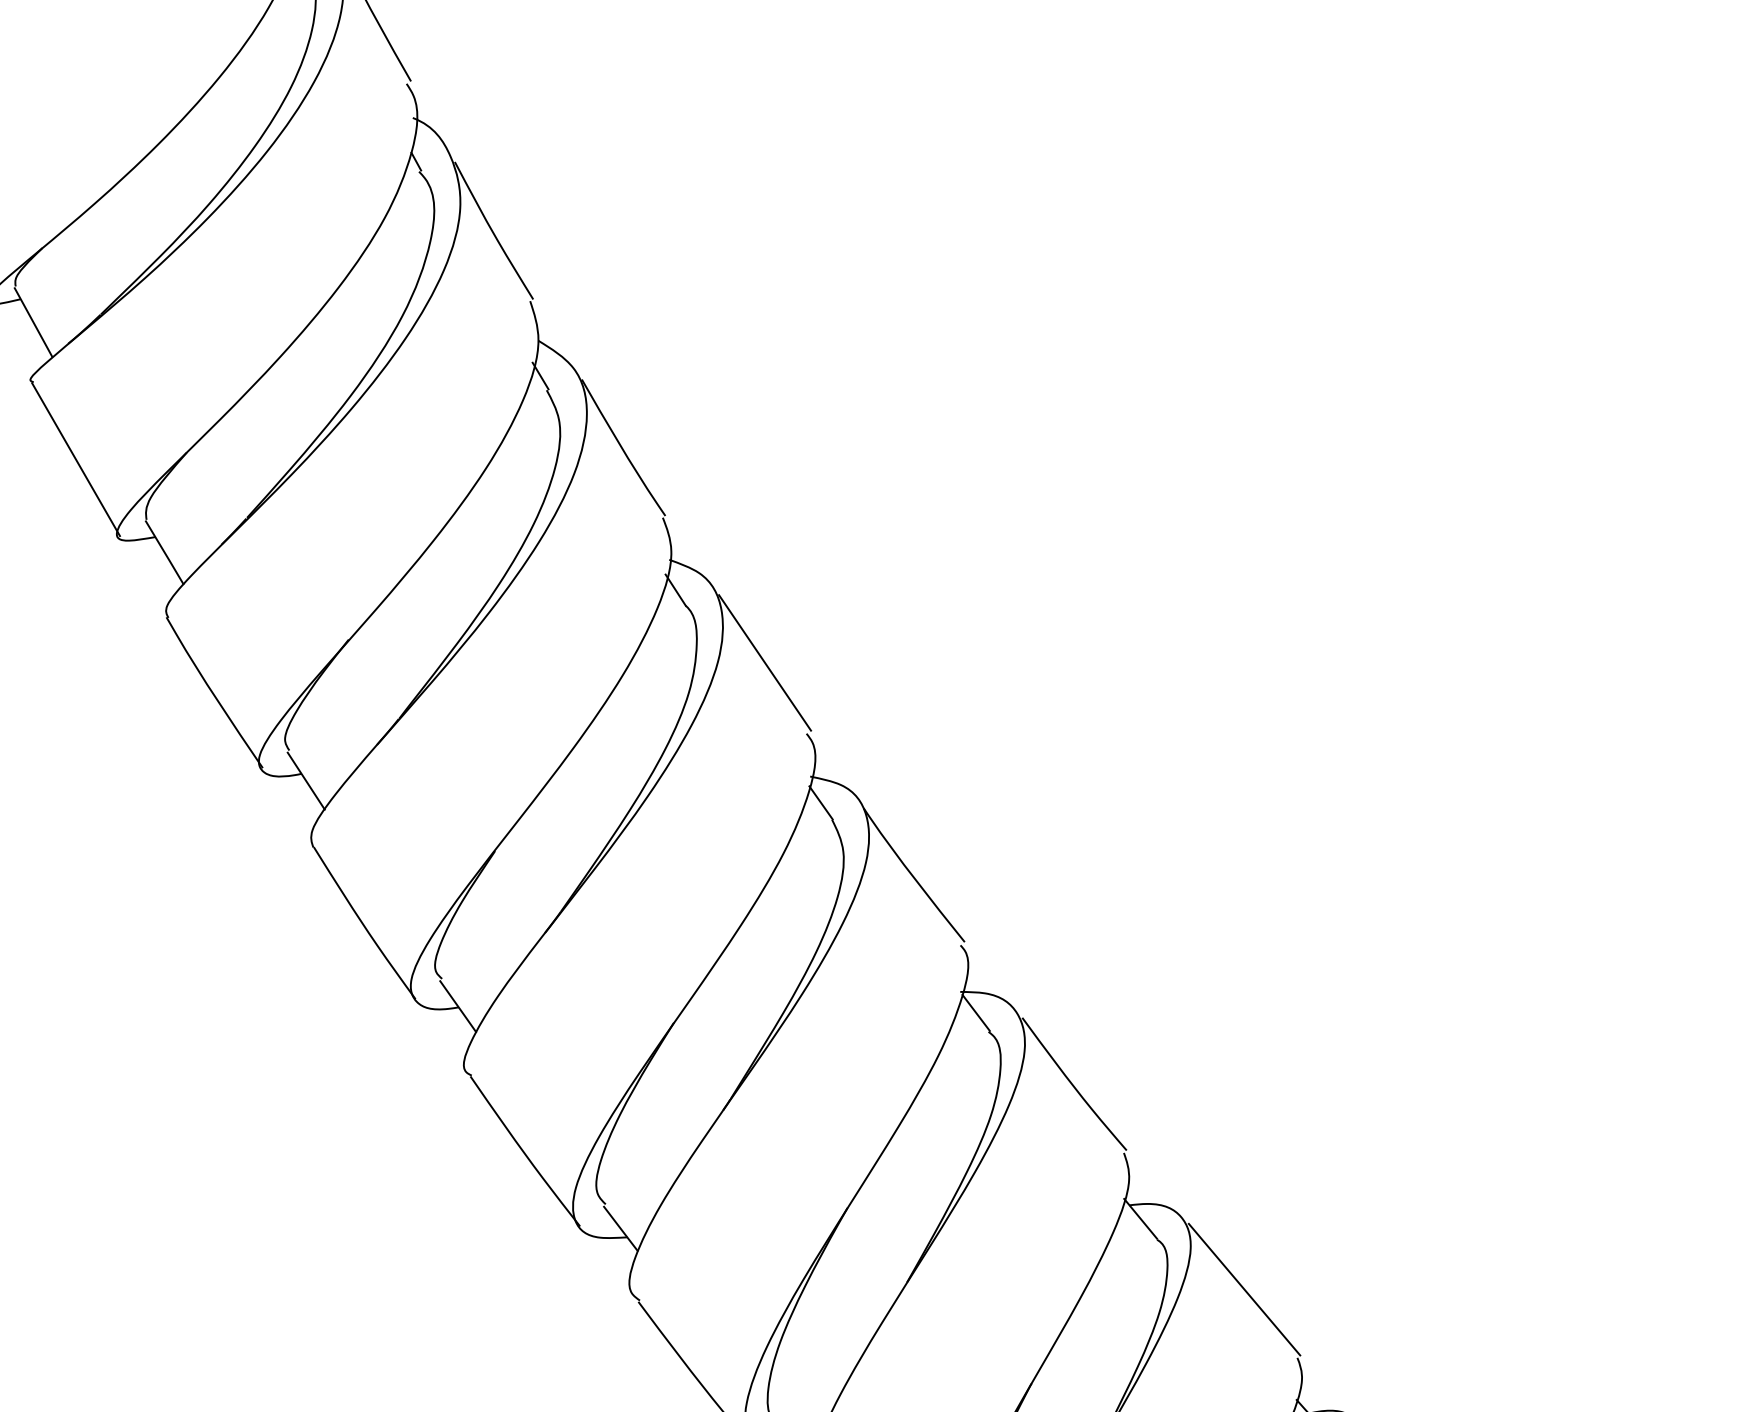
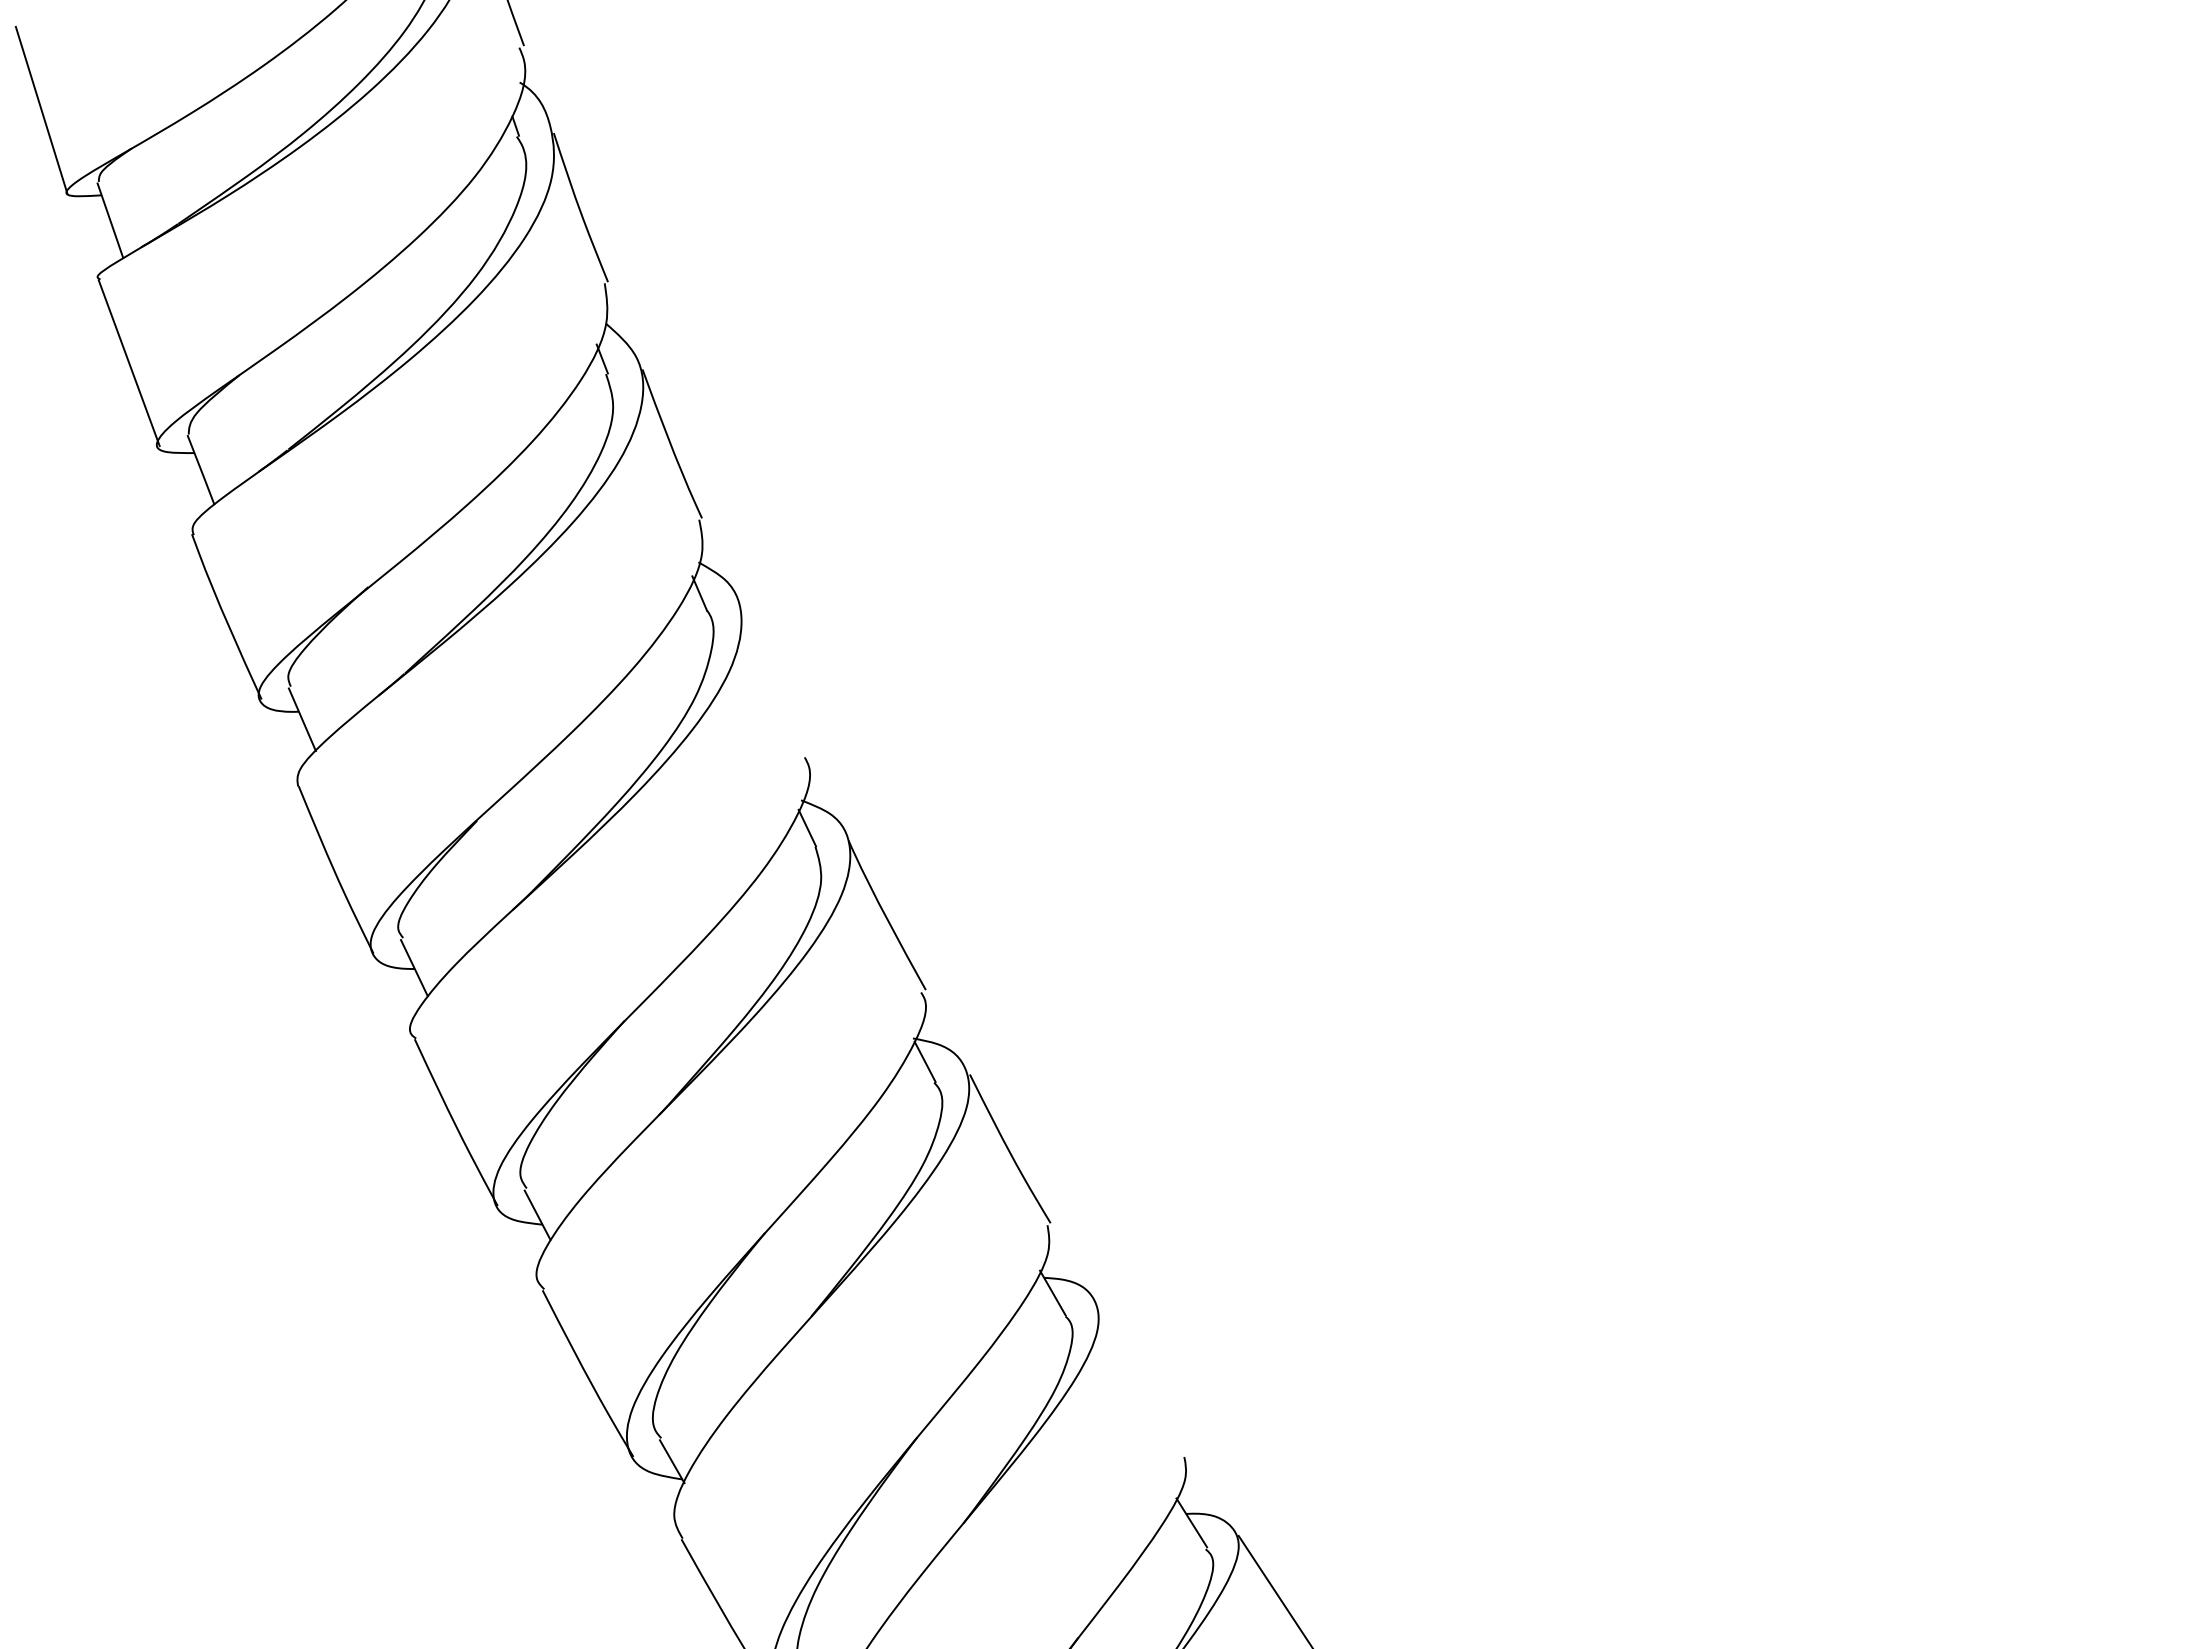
line: (764, 663) -> (775, 680), removed
line: (1244, 1289) -> (1143, 1380), removed

